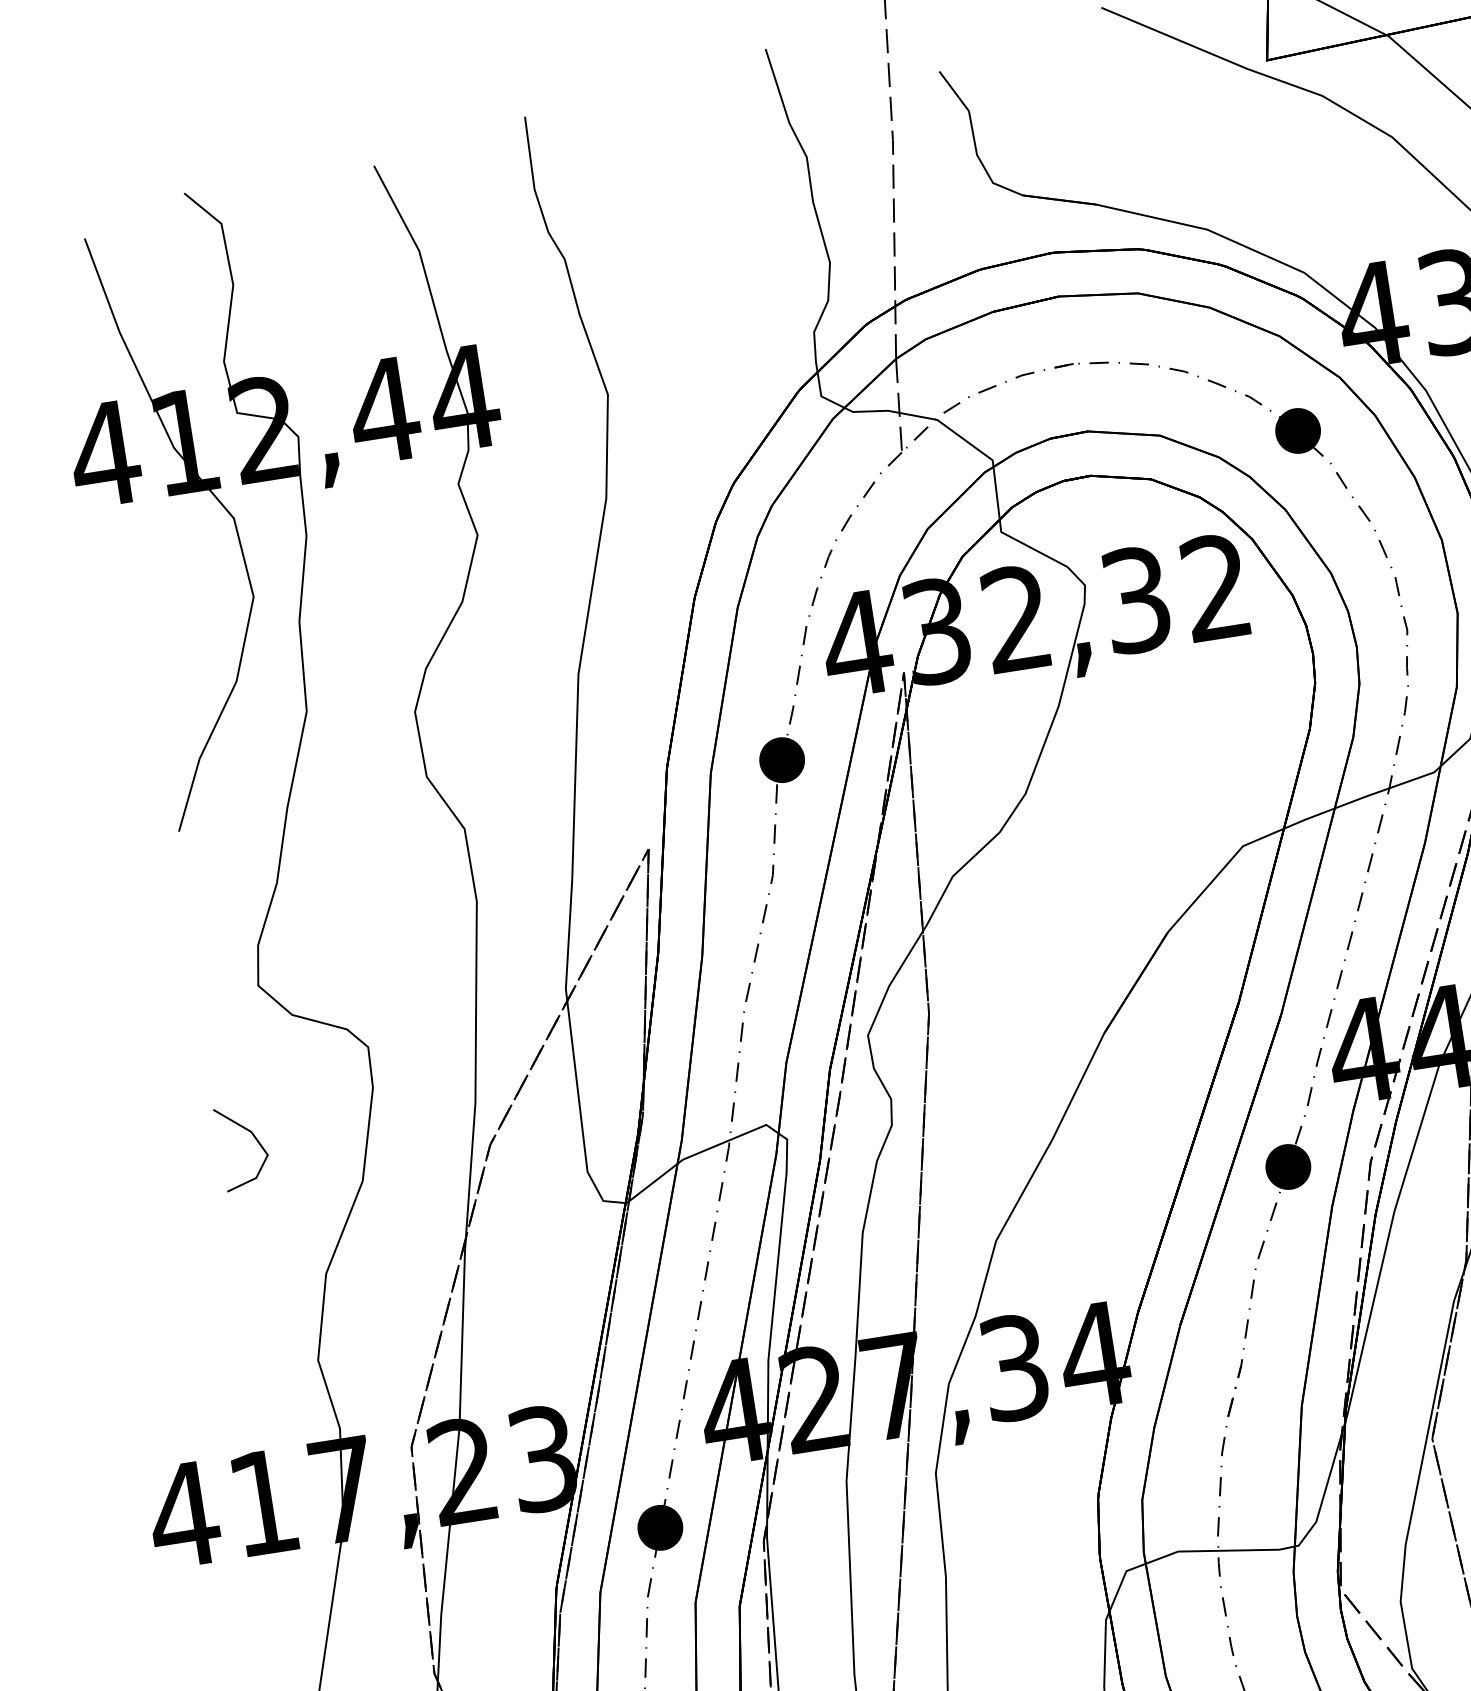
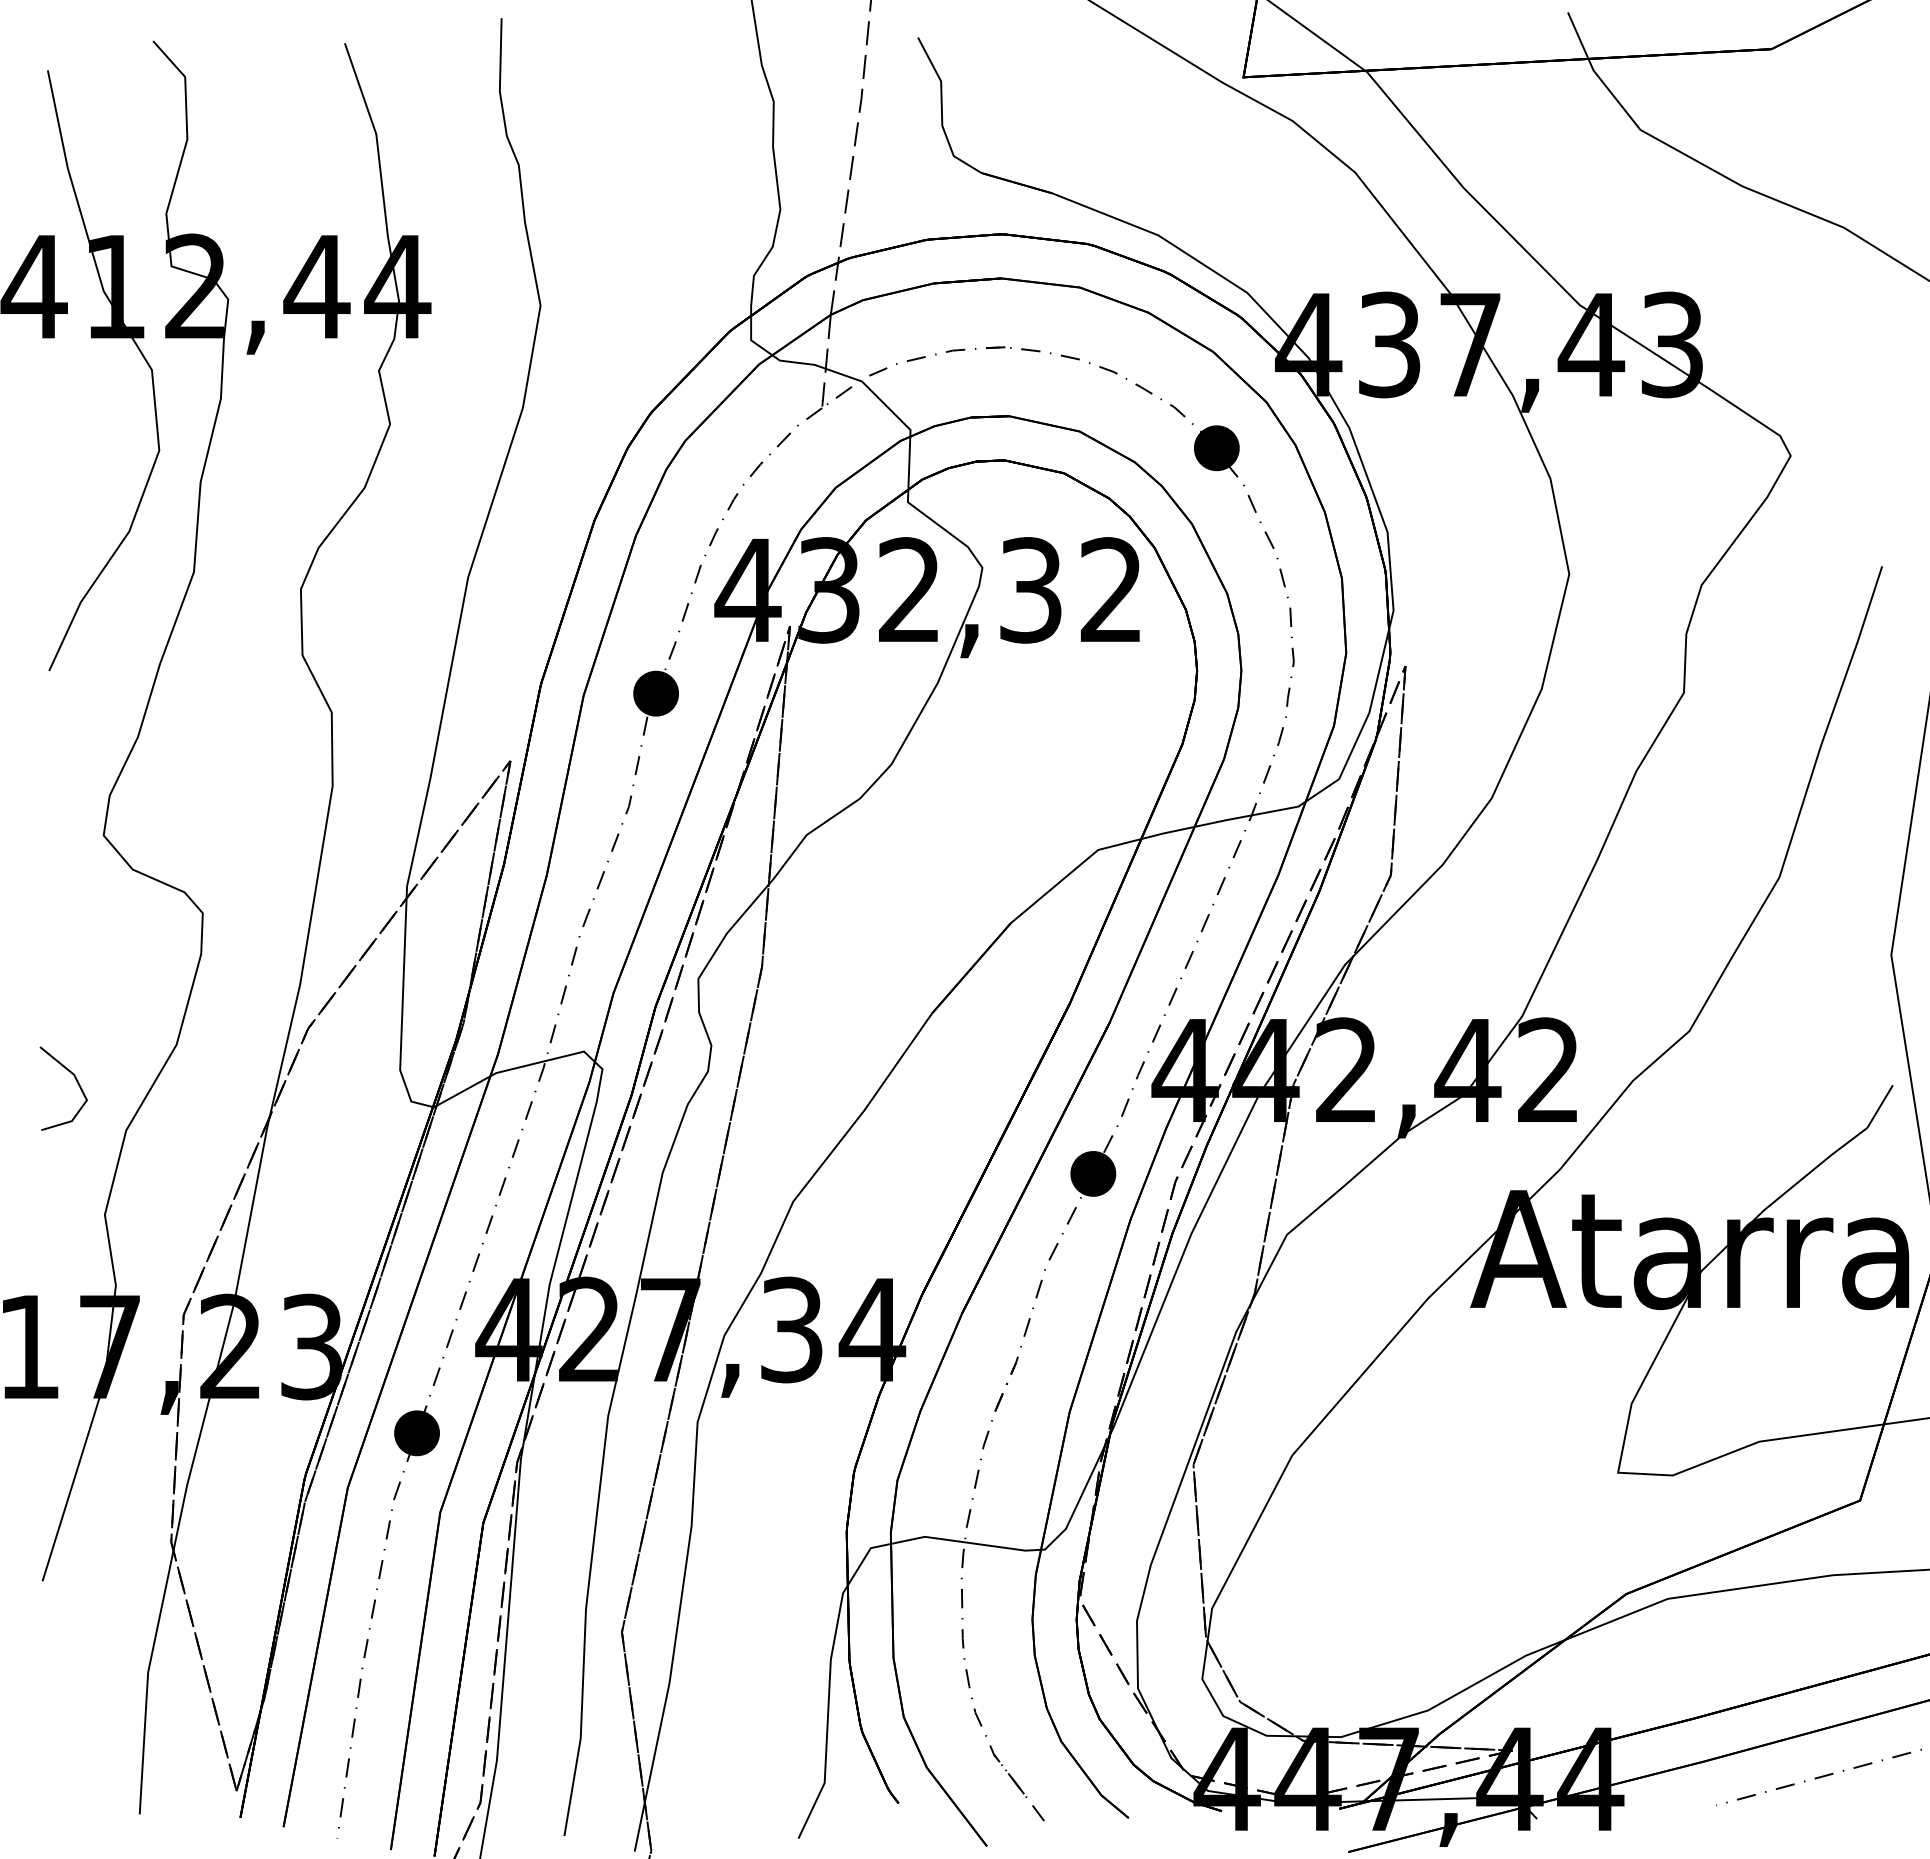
line: (254, 1138) -> (76, 1081), moved

